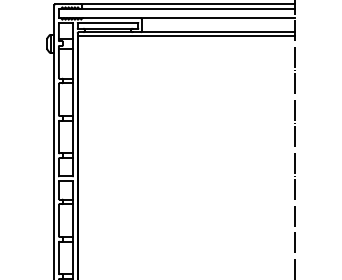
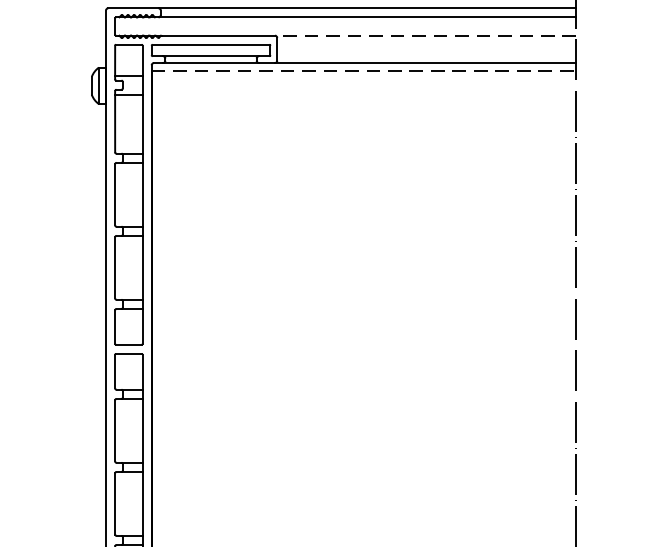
line: (217, 18) -> (424, 36), solid -> dashed
line: (186, 36) -> (364, 71), solid -> dashed

